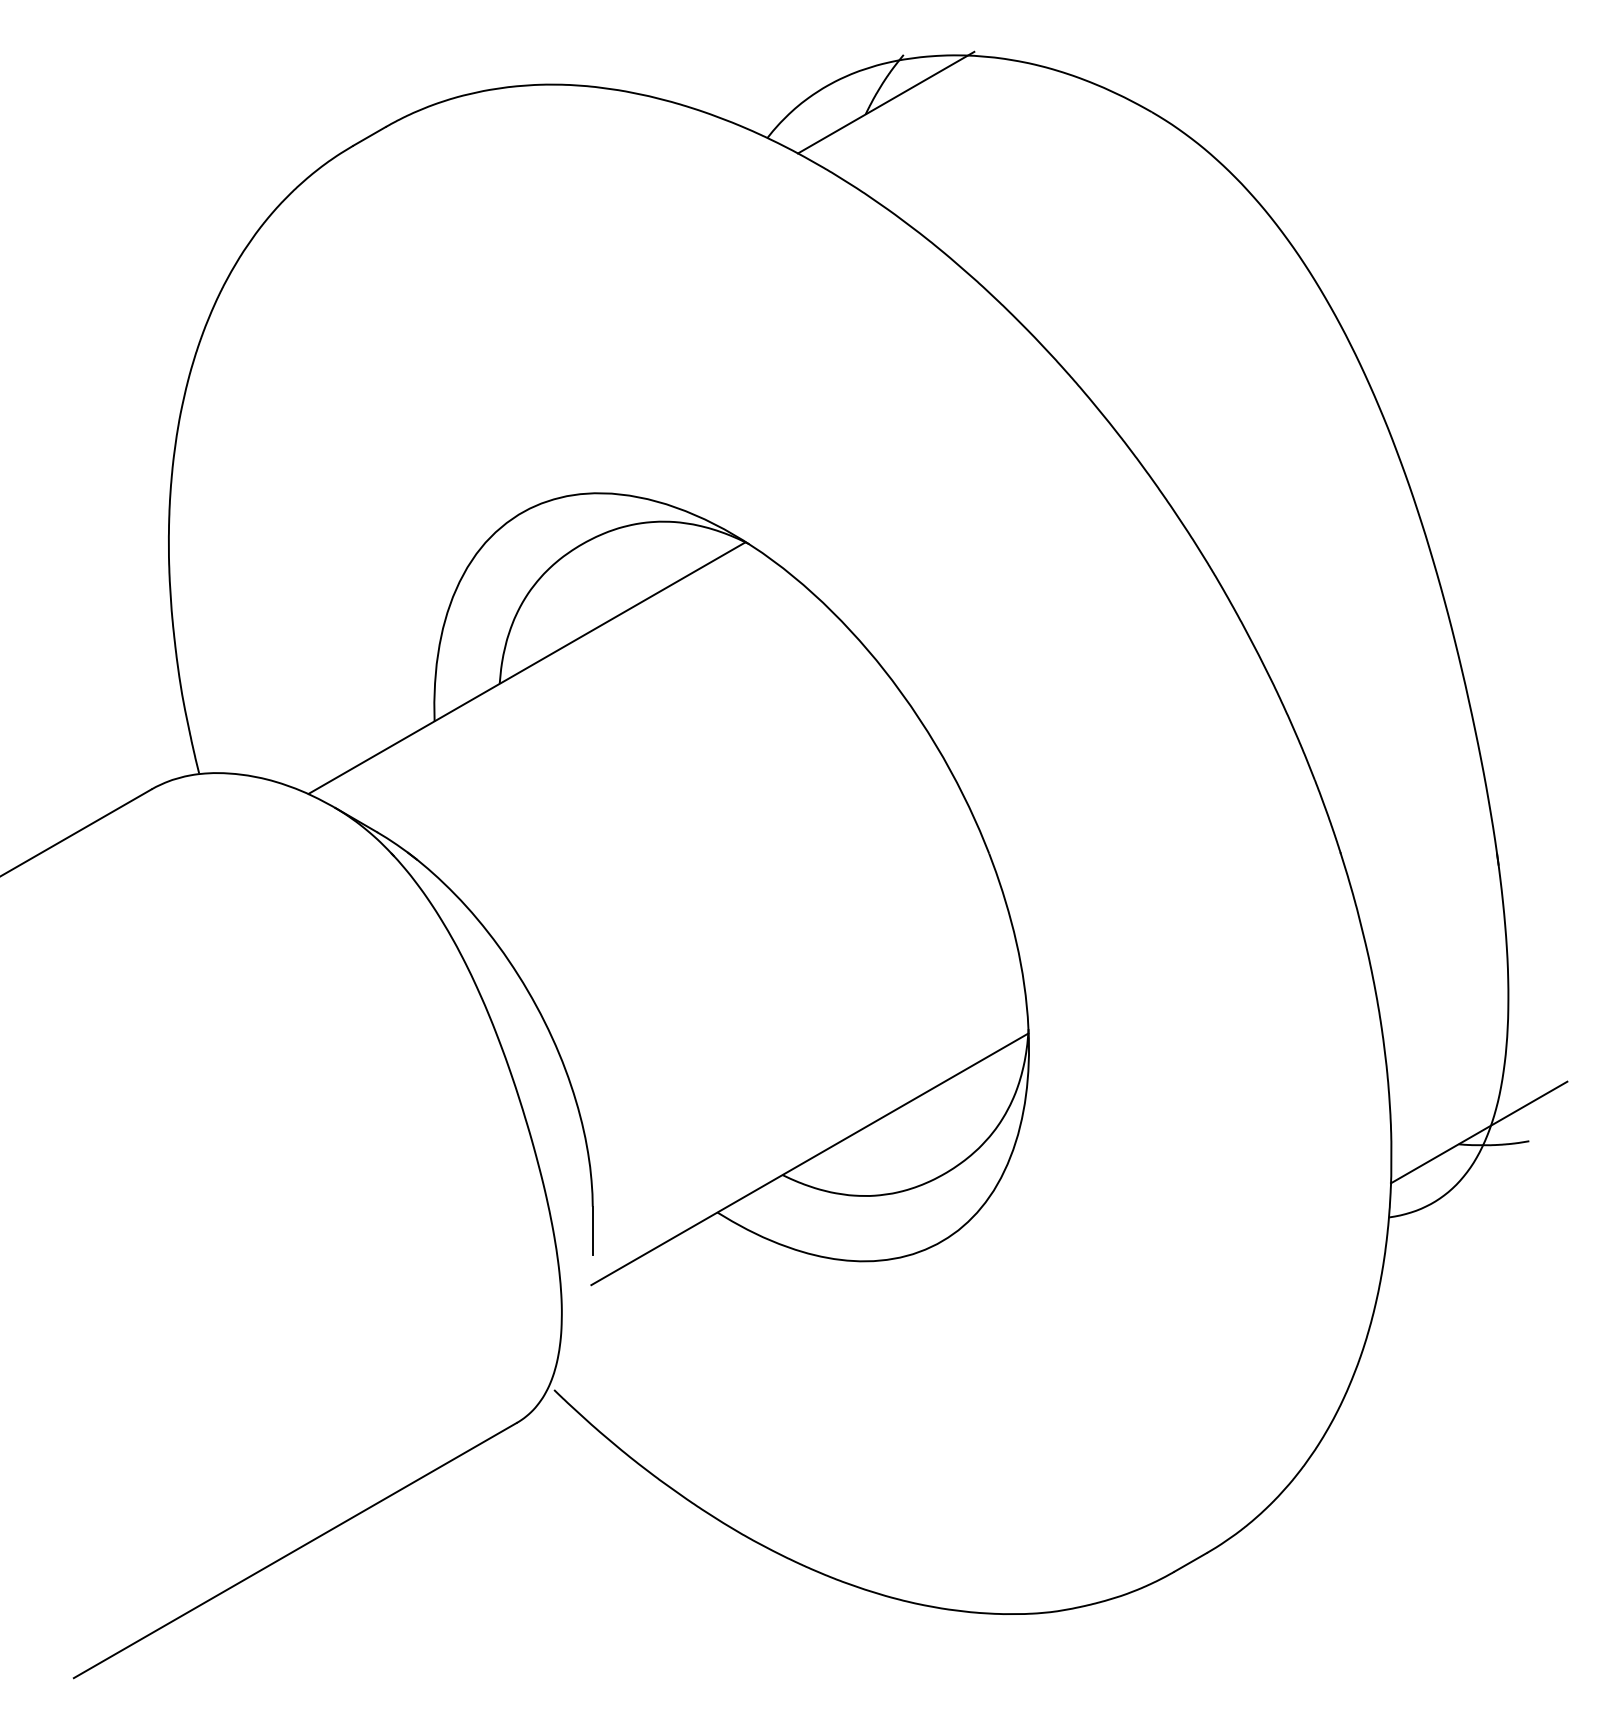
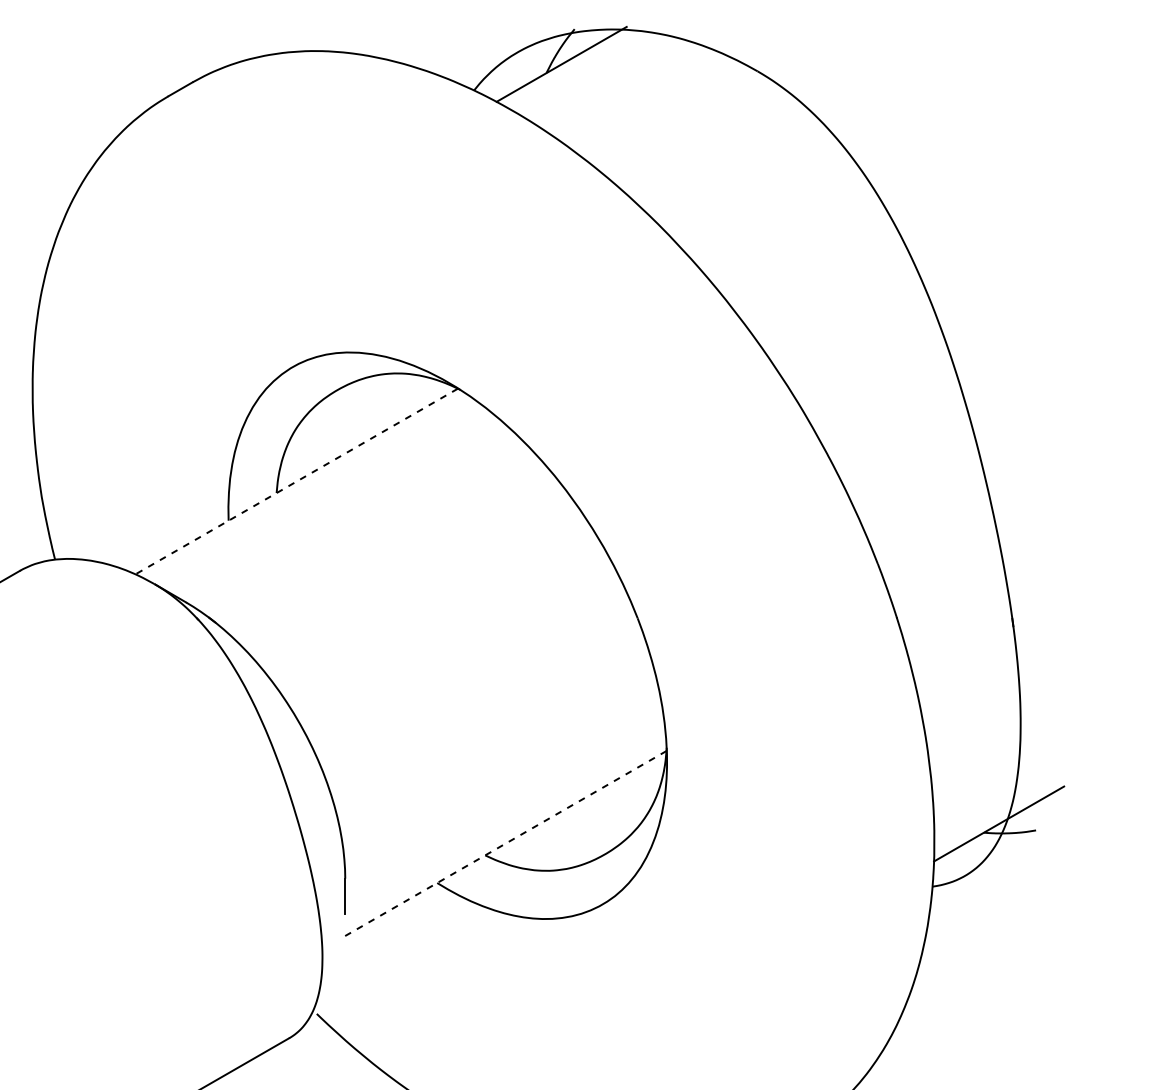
line: (526, 668) -> (296, 481), solid -> dashed
line: (809, 1159) -> (505, 843), solid -> dashed

